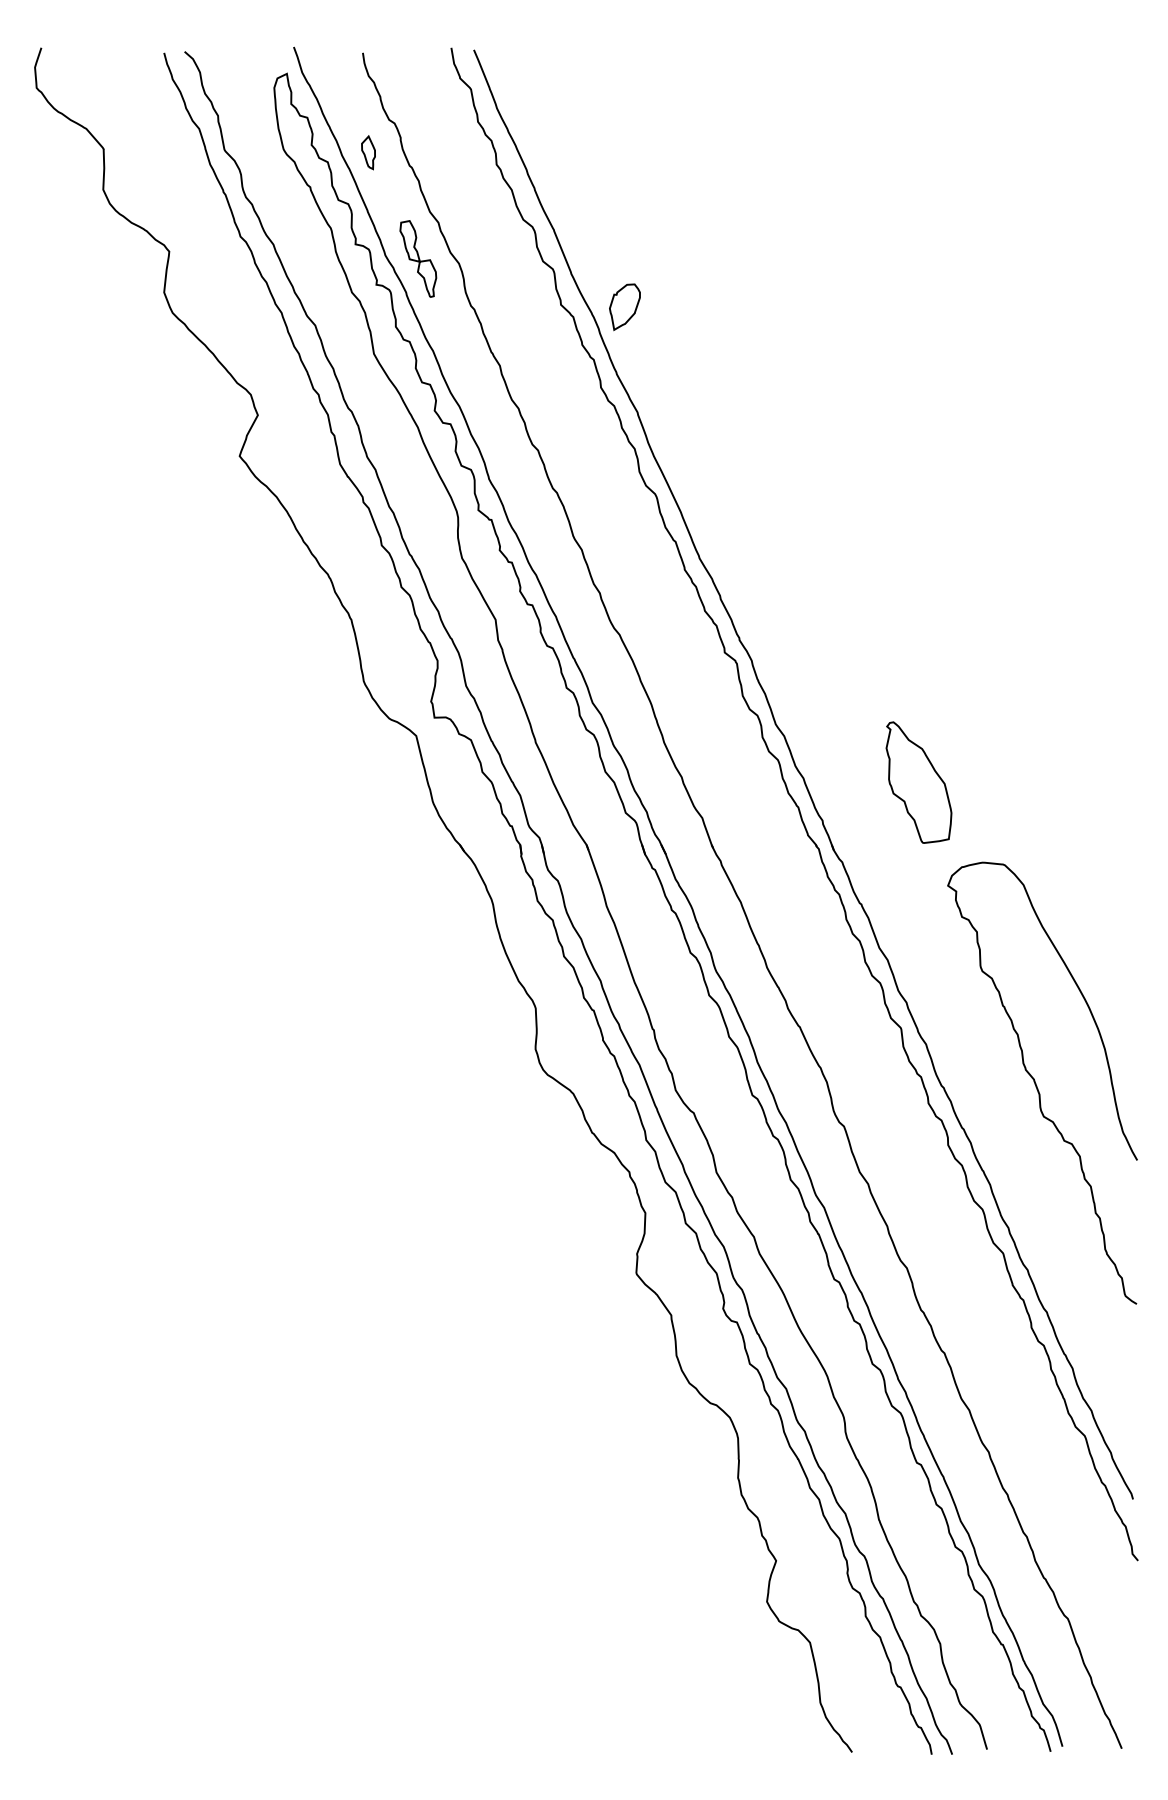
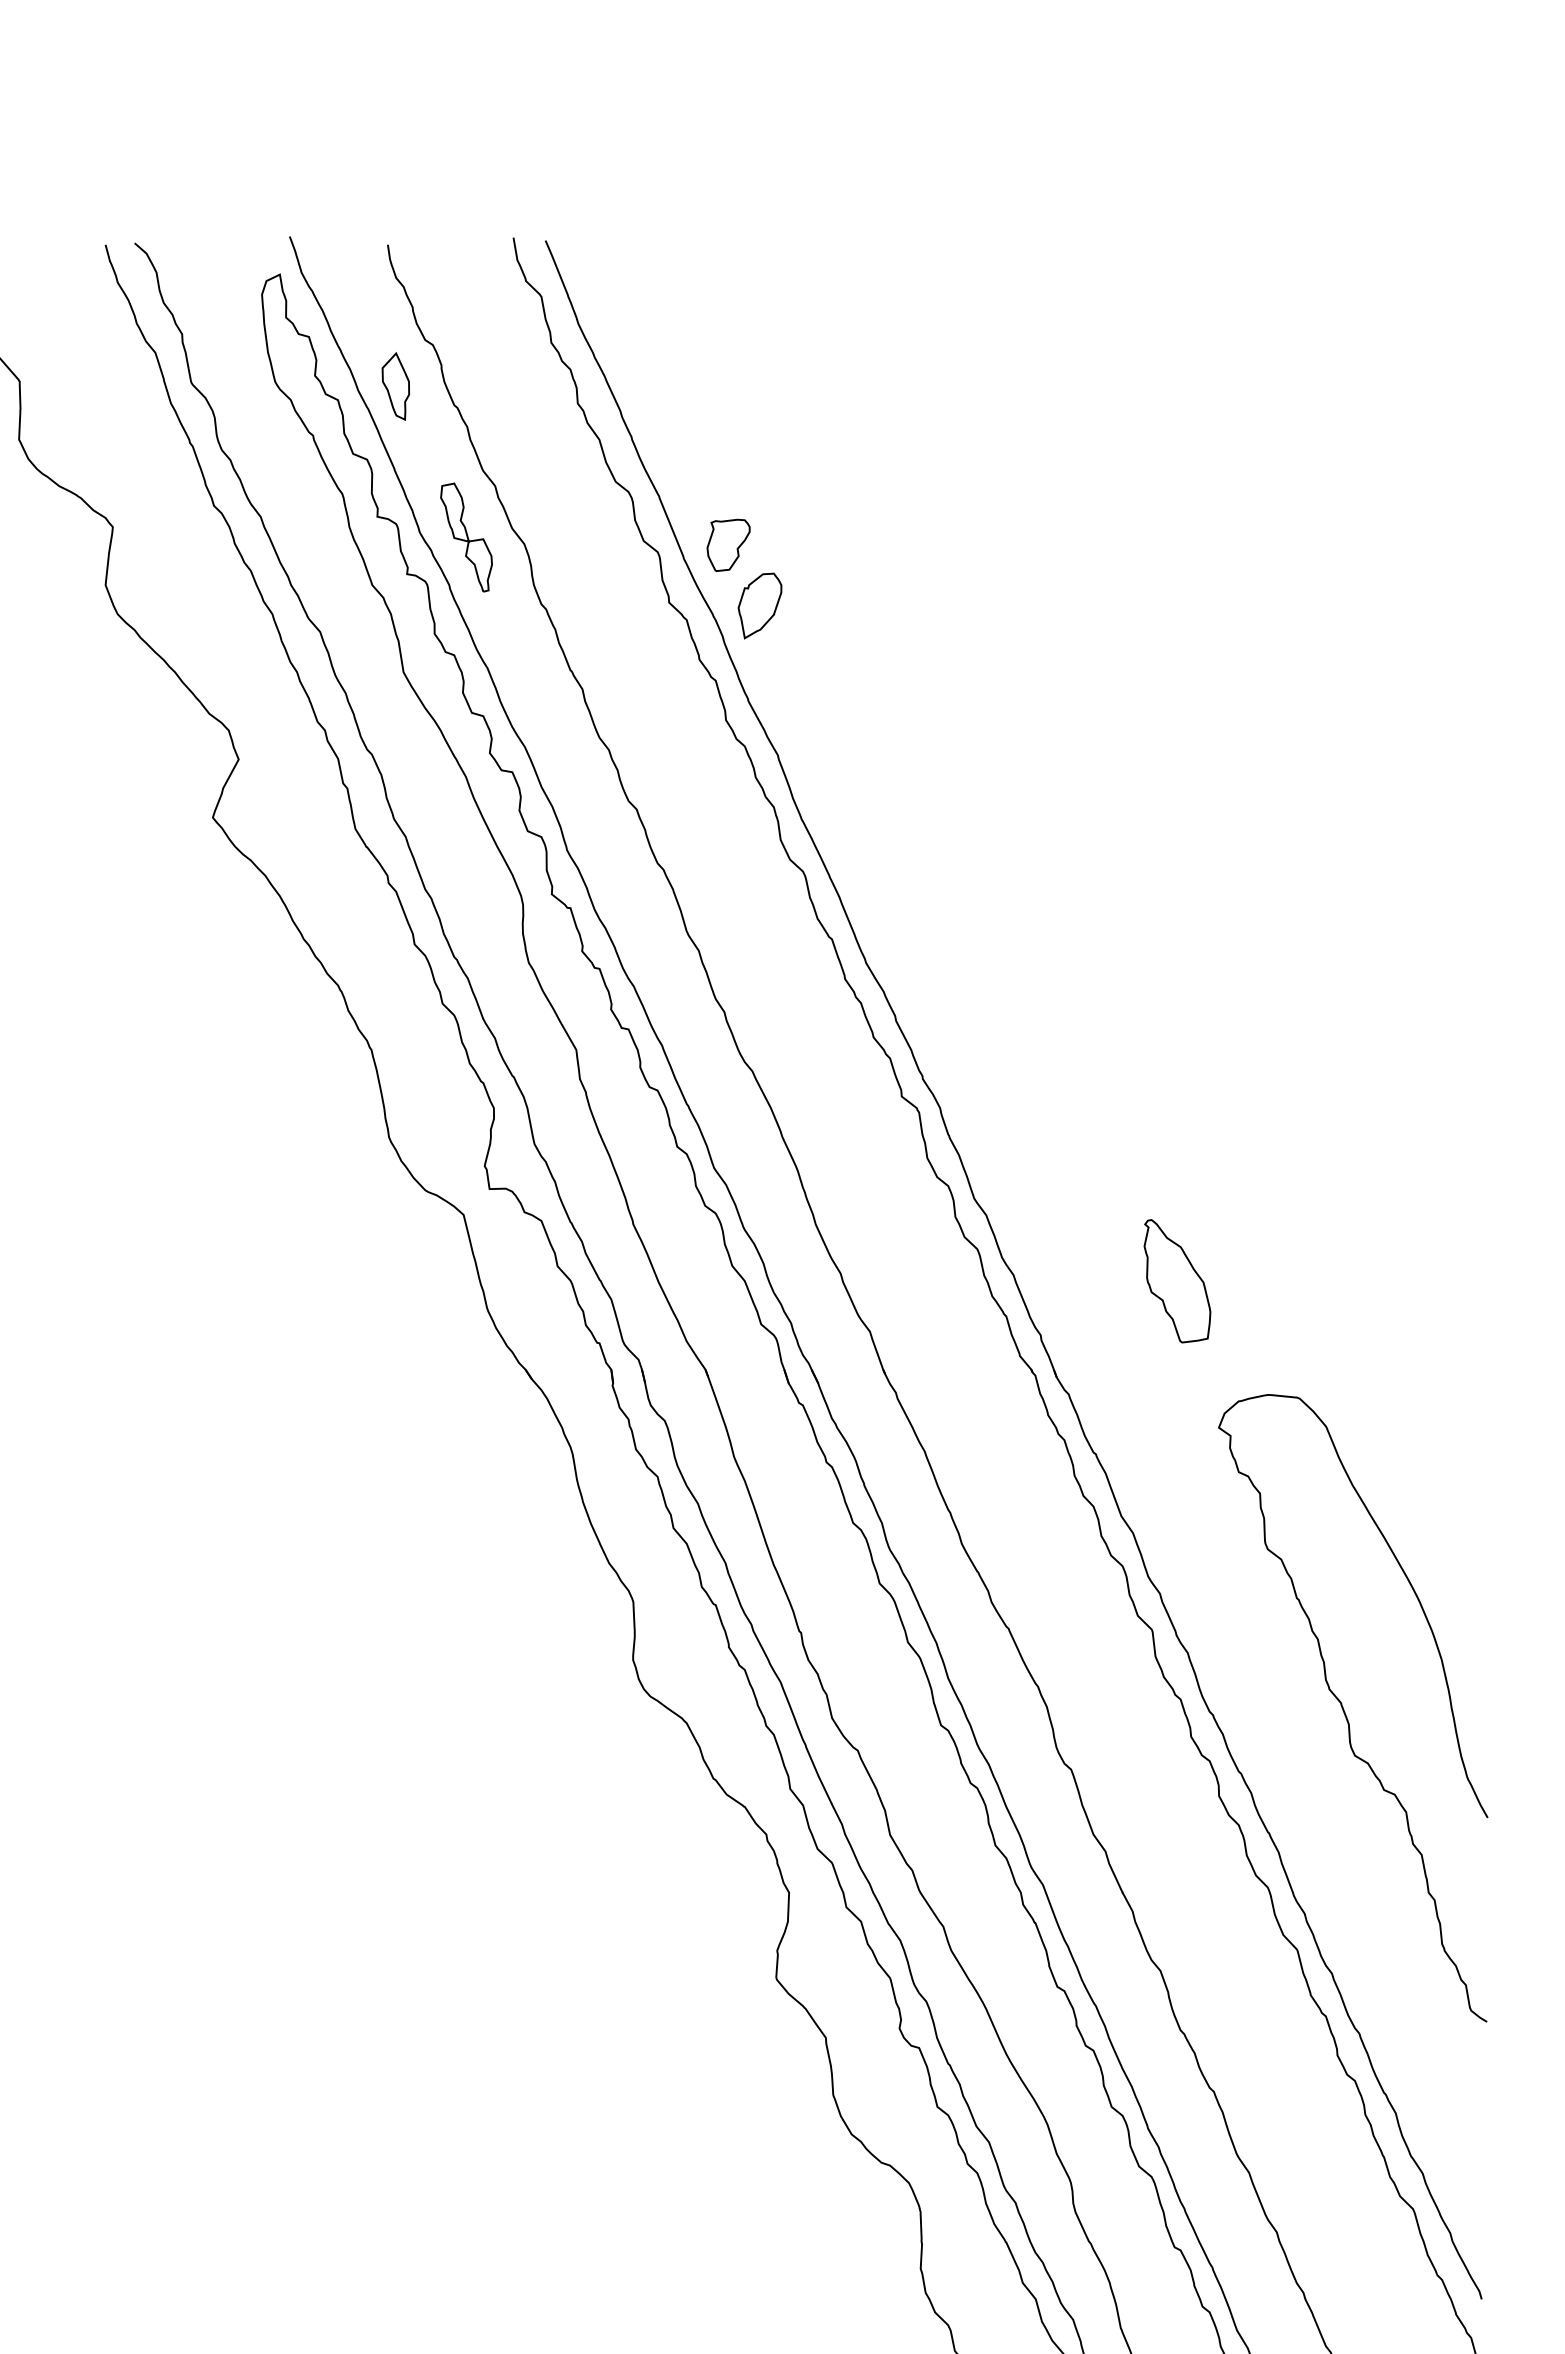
part: (368, 152) -> (395, 386), size x1.43
part: (602, 264) -> (728, 545), added
part: (918, 782) -> (1176, 1281), size x0.71

